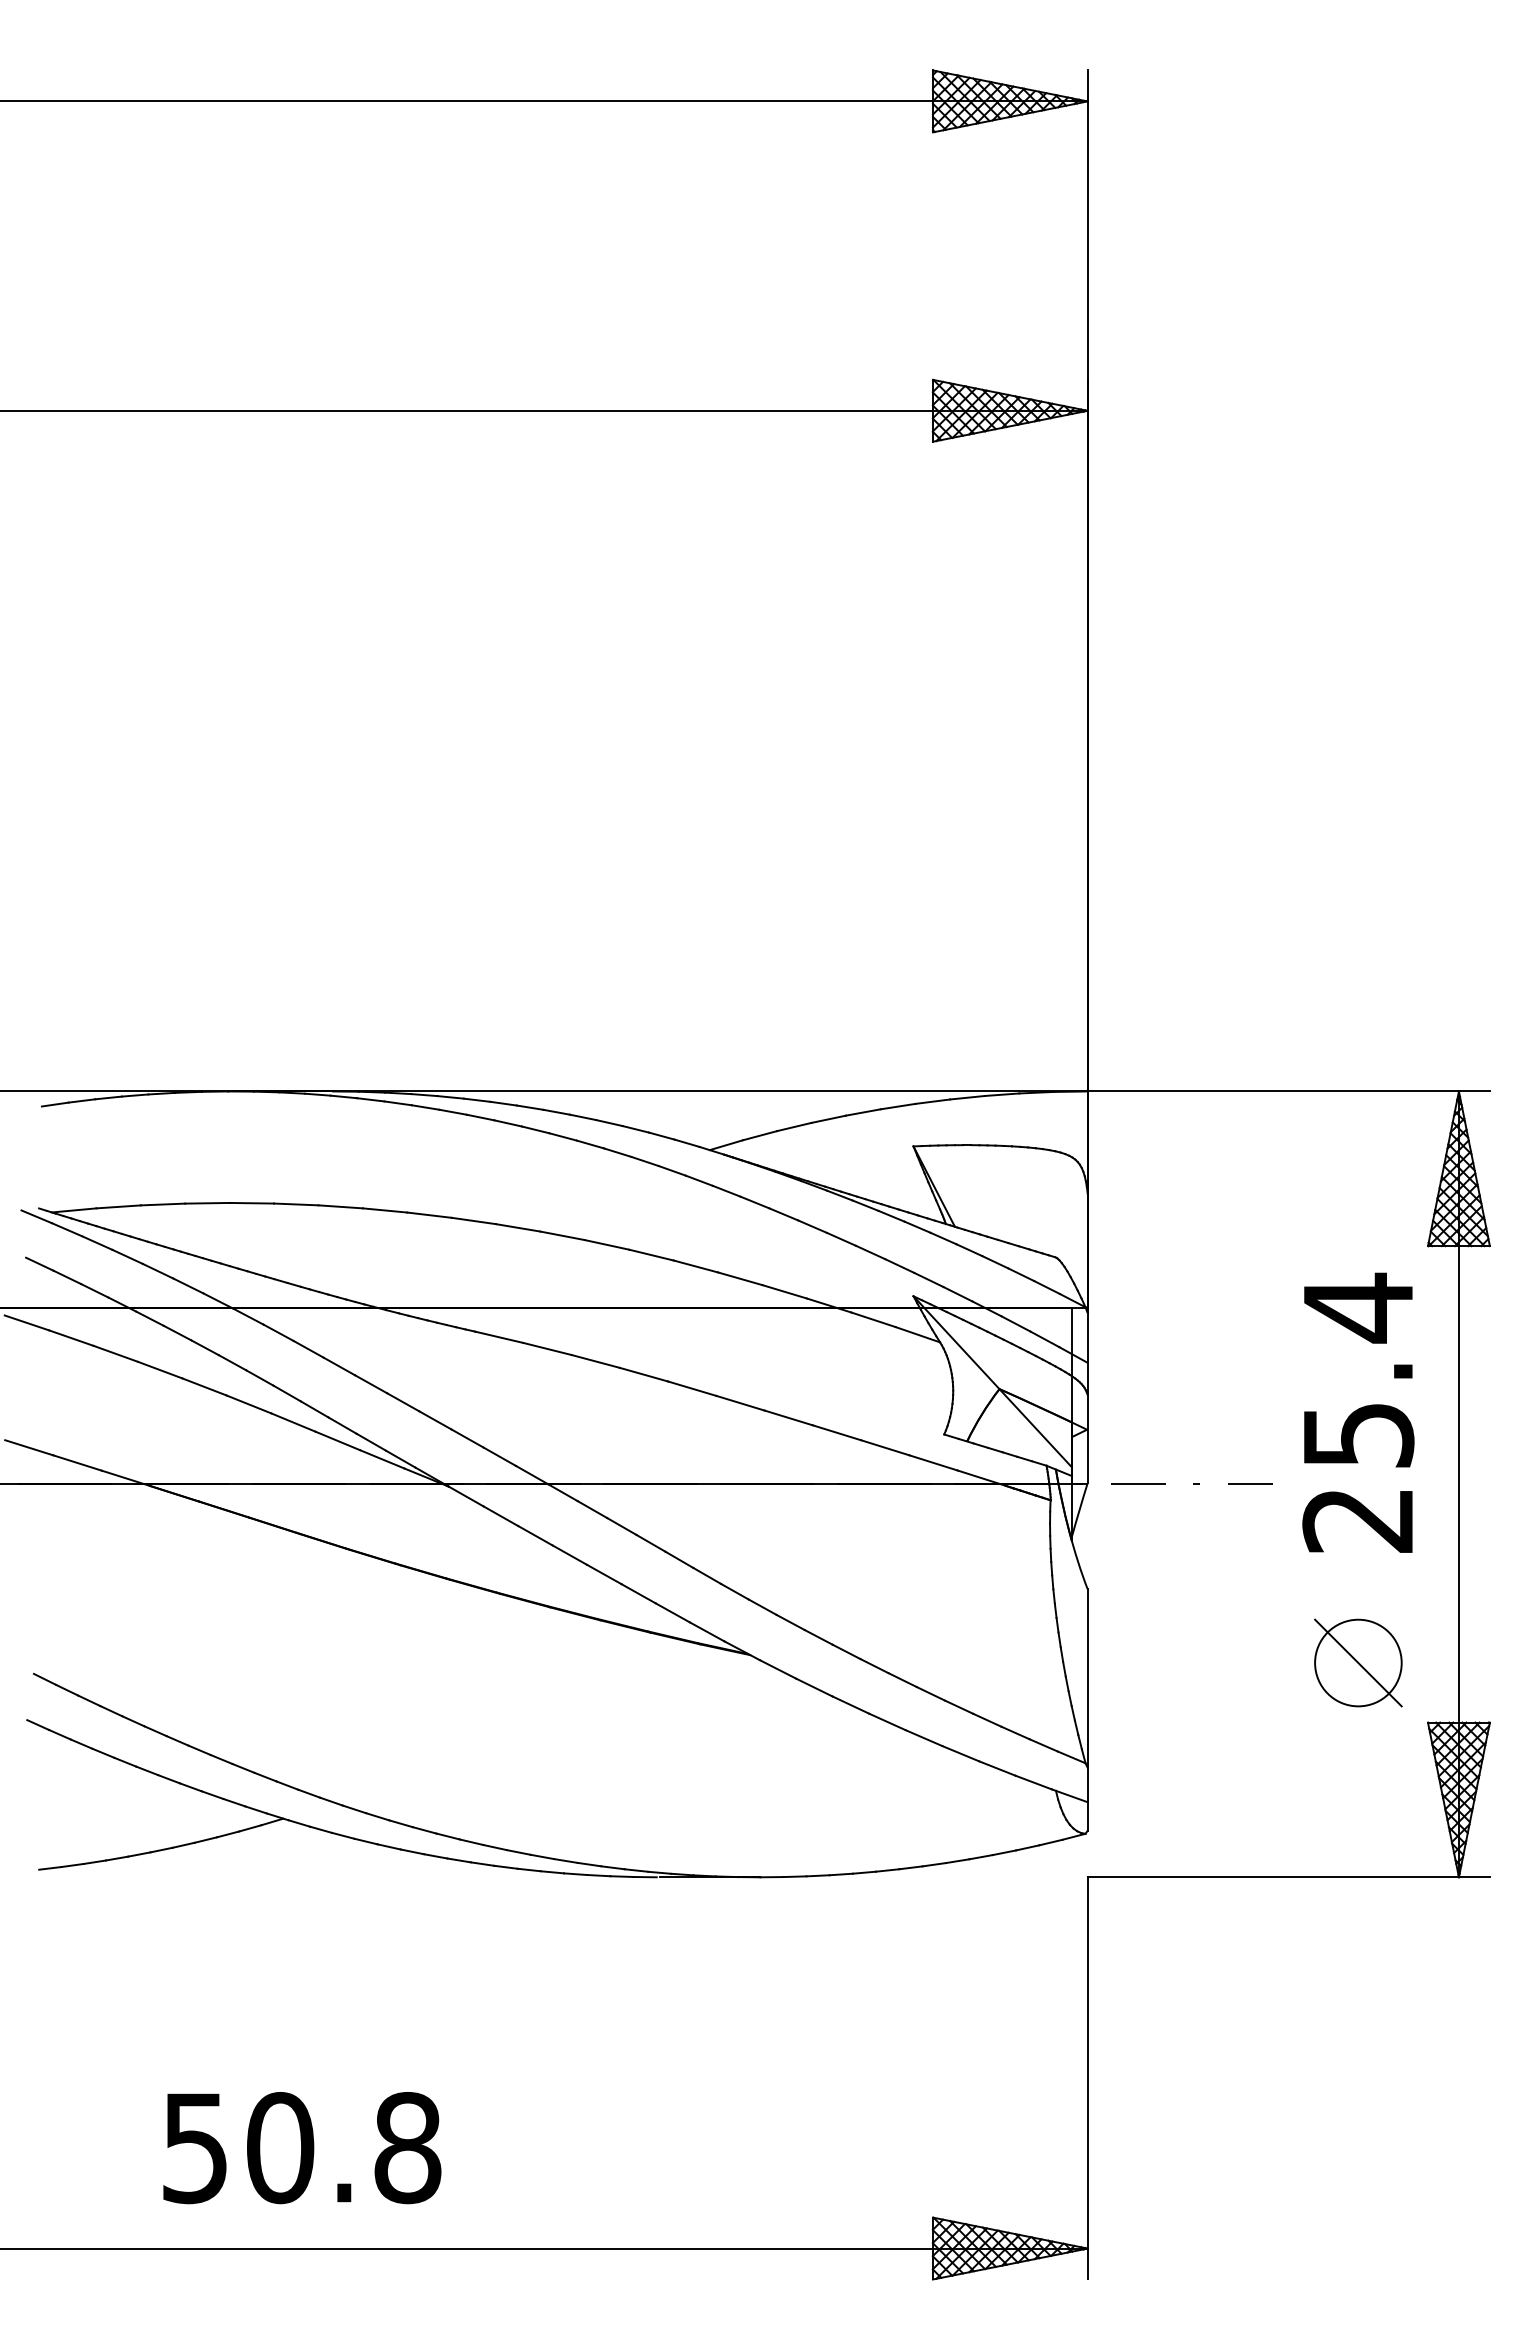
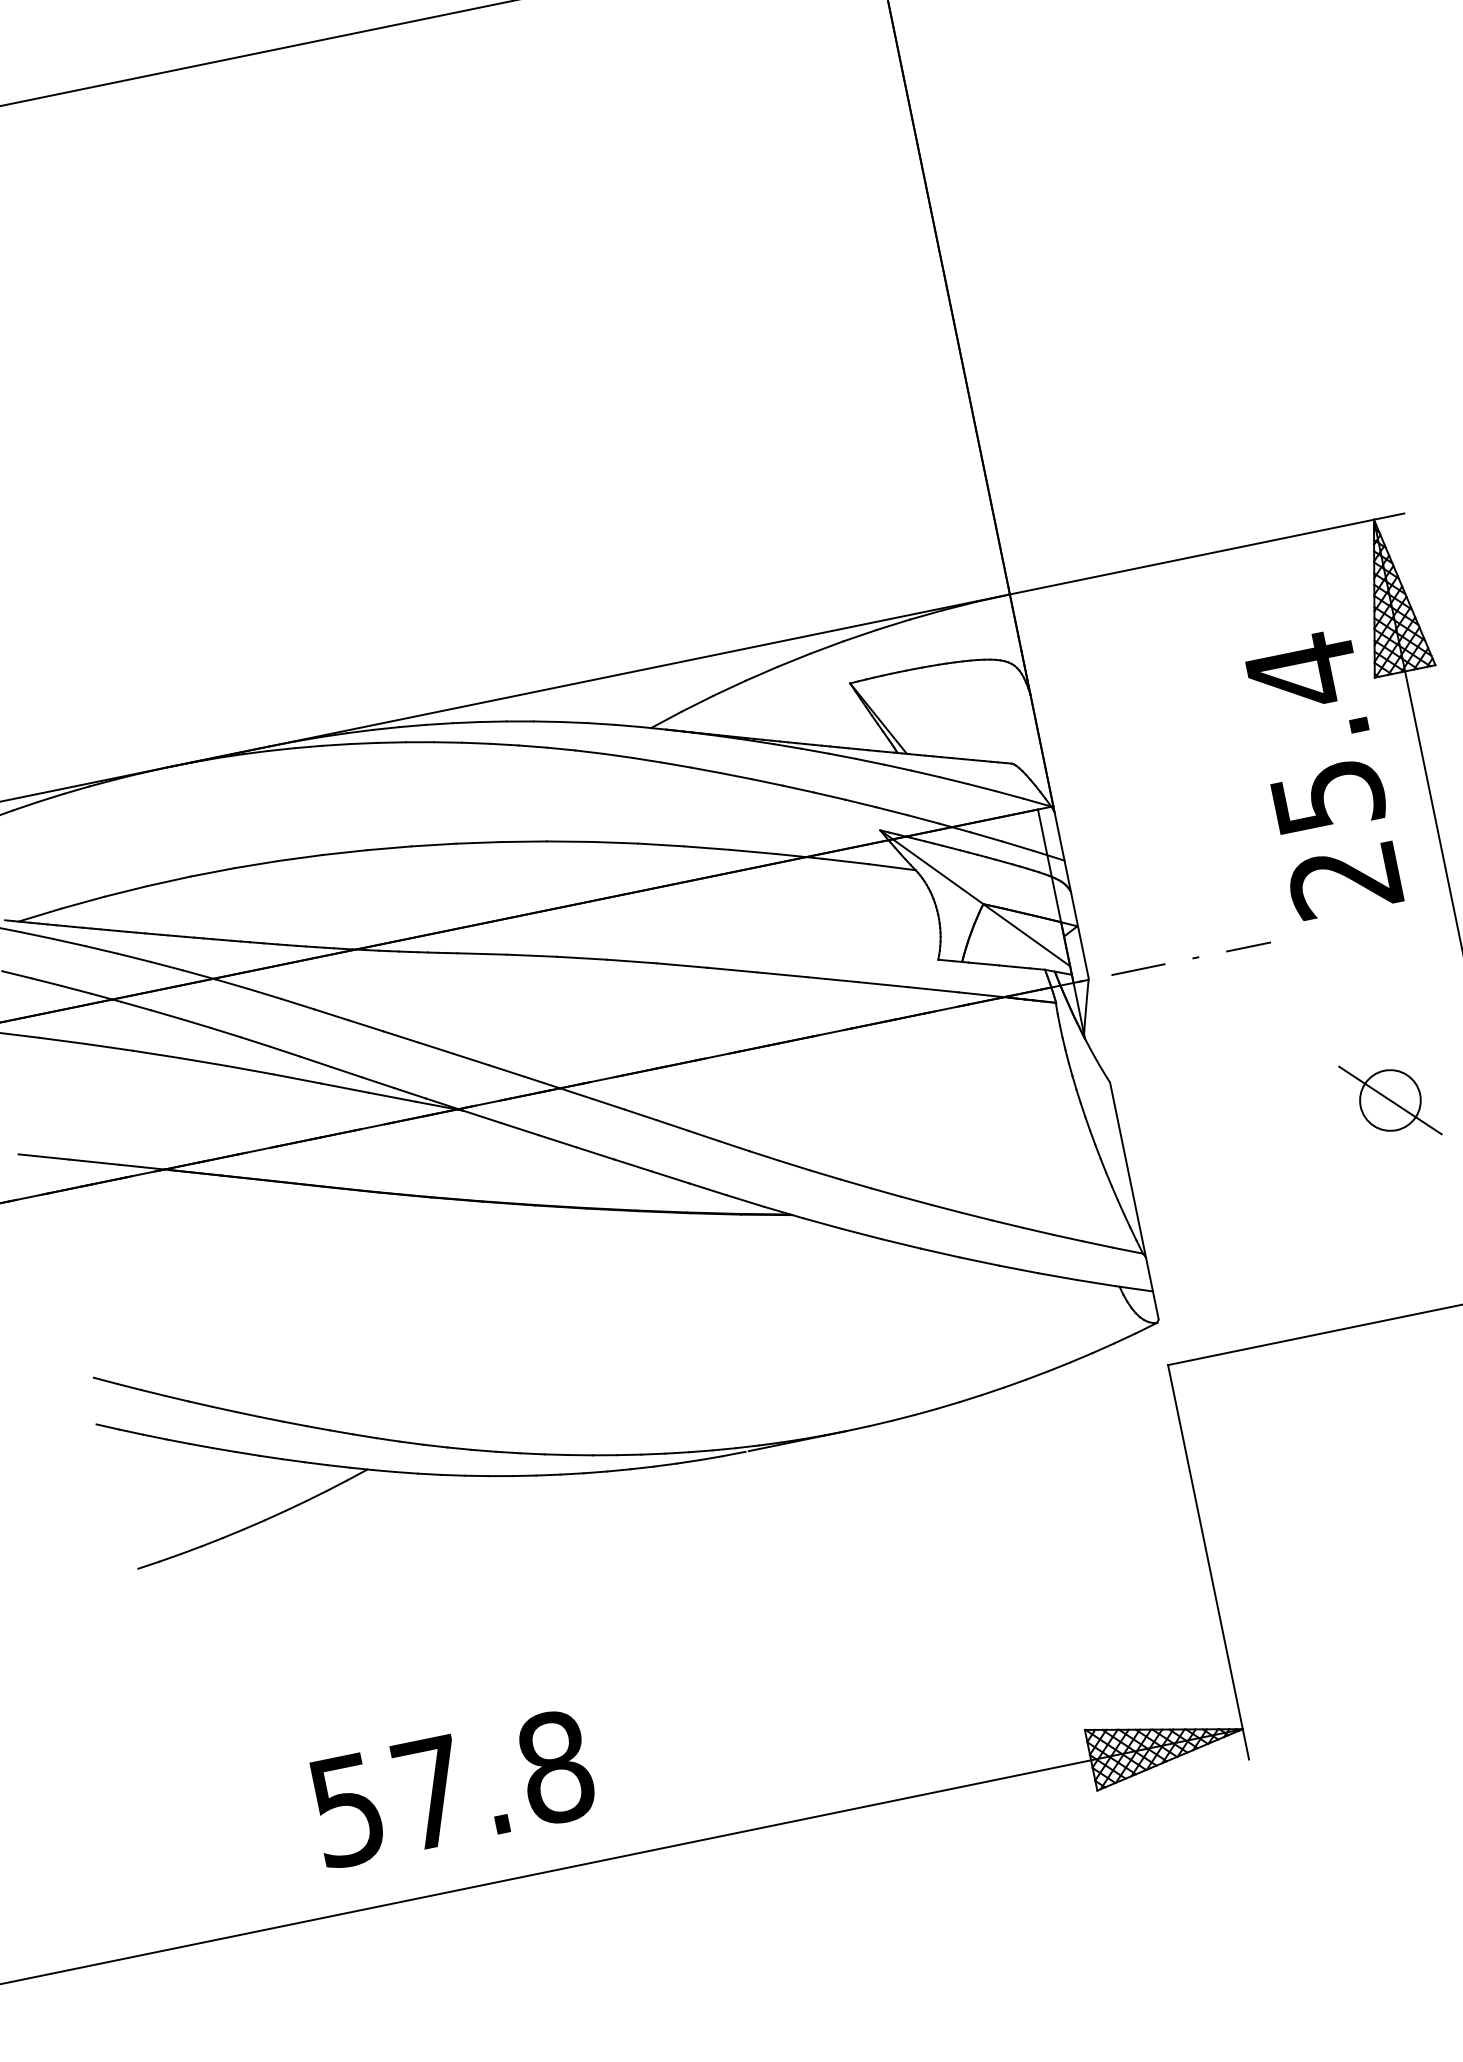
text: (1358, 1412) -> (1323, 774), moved
circle: (1358, 1662) -> (1390, 1099), size x0.7
text: (280, 2148) -> (431, 1793), 50.8 -> 57.8

